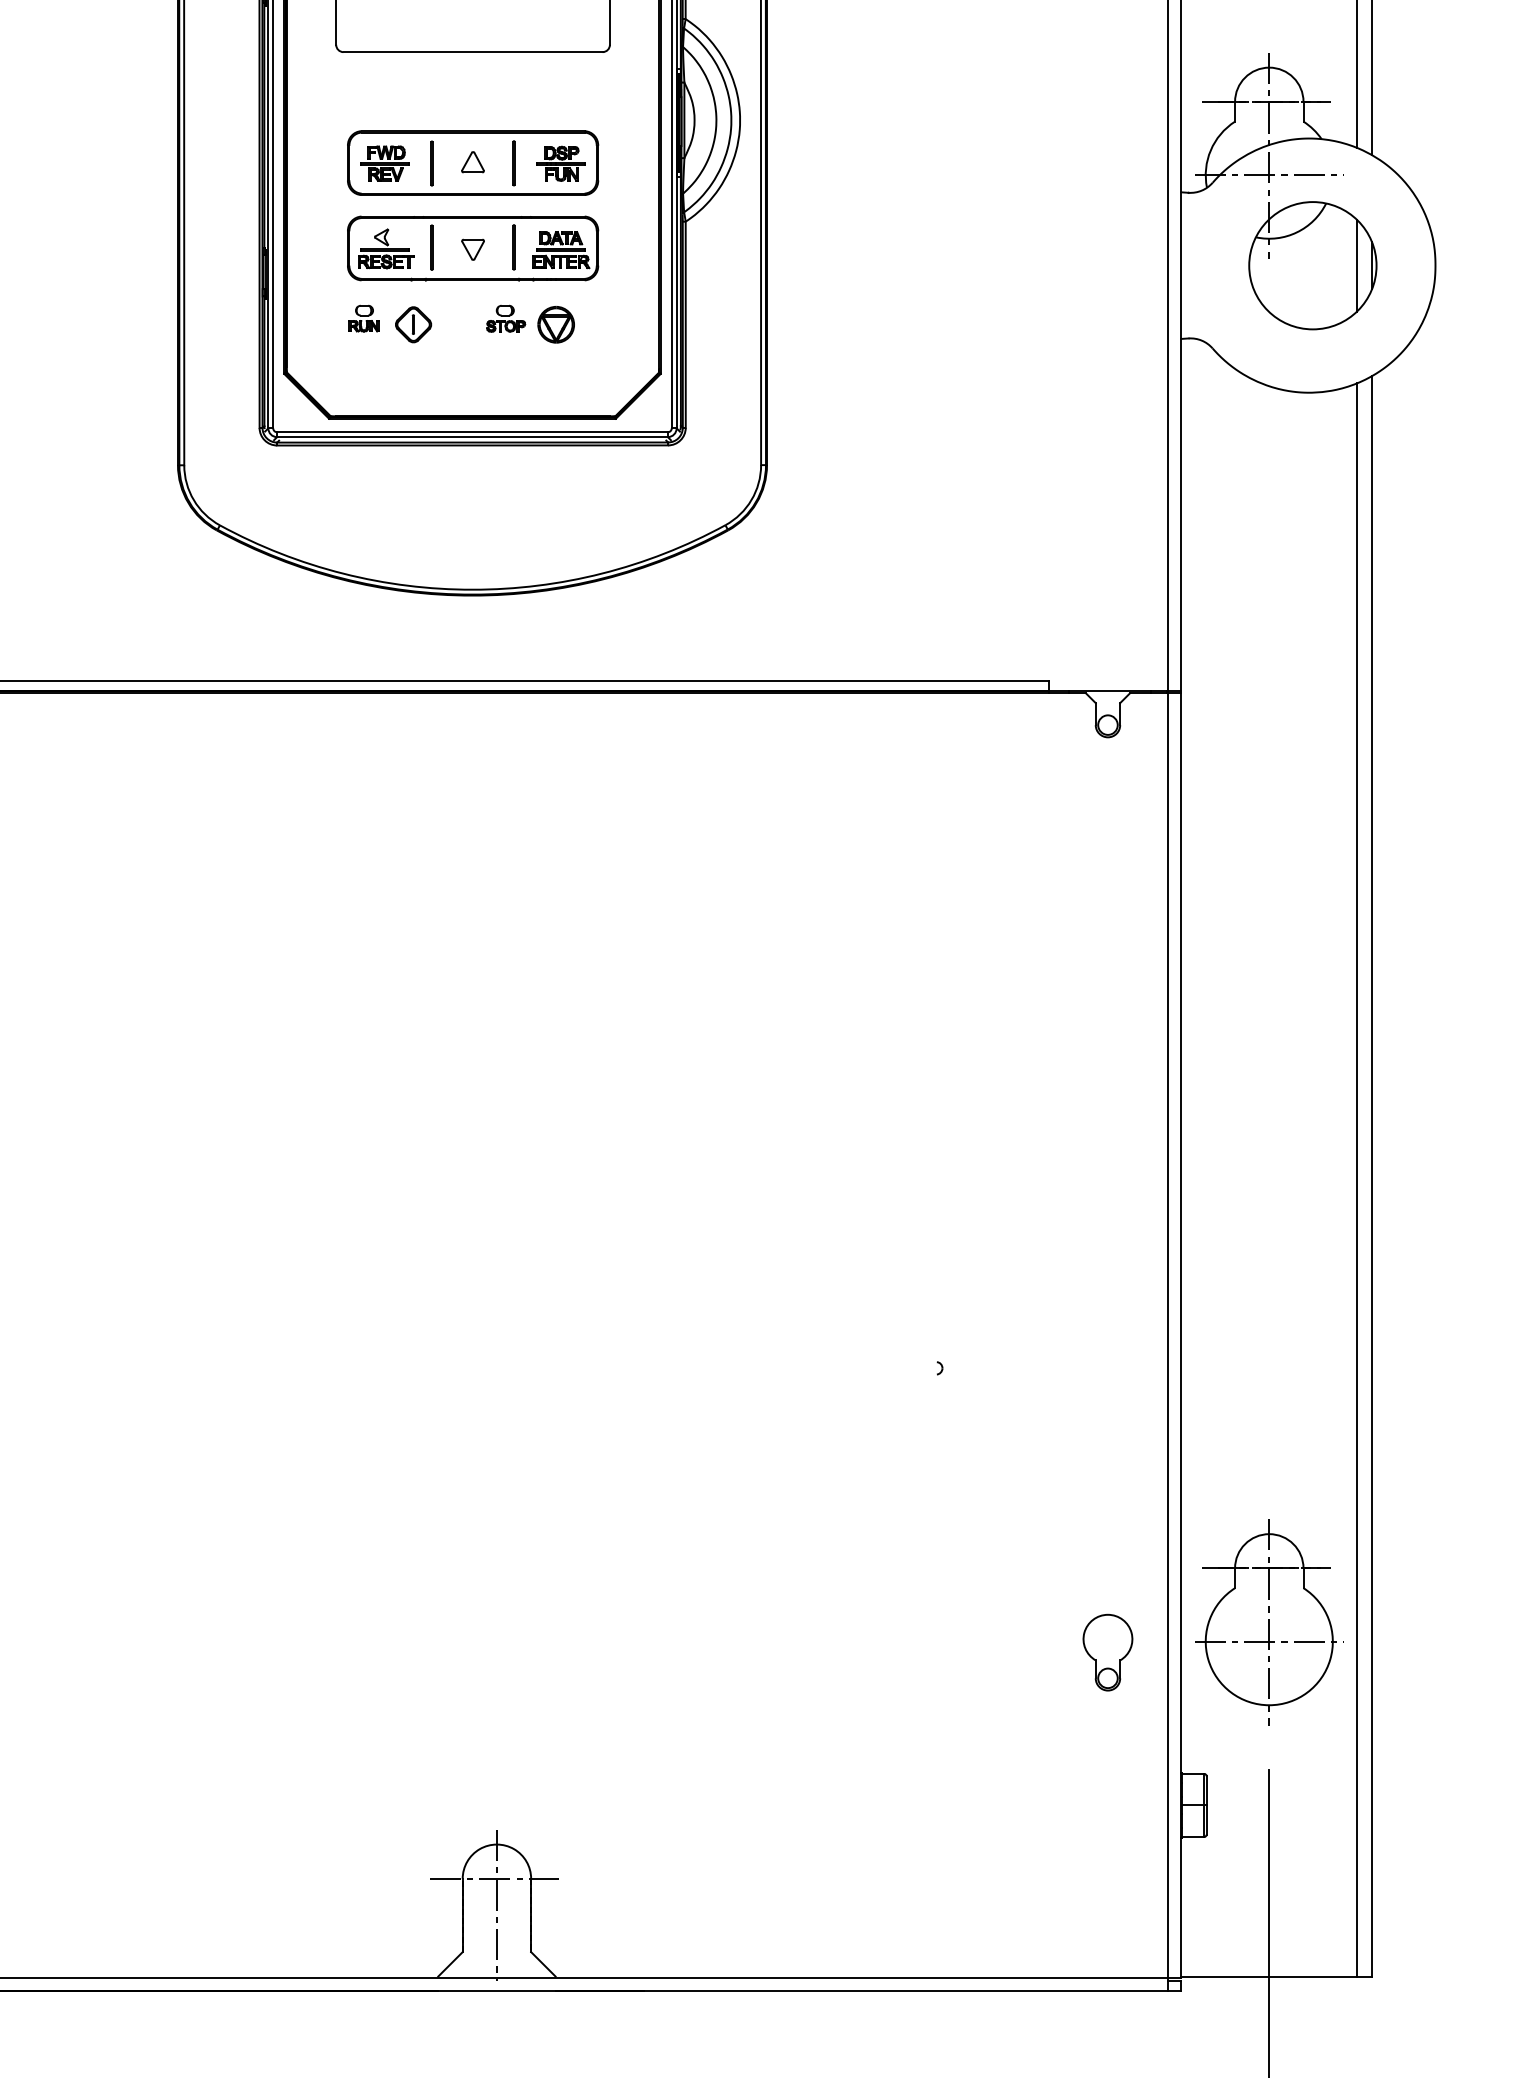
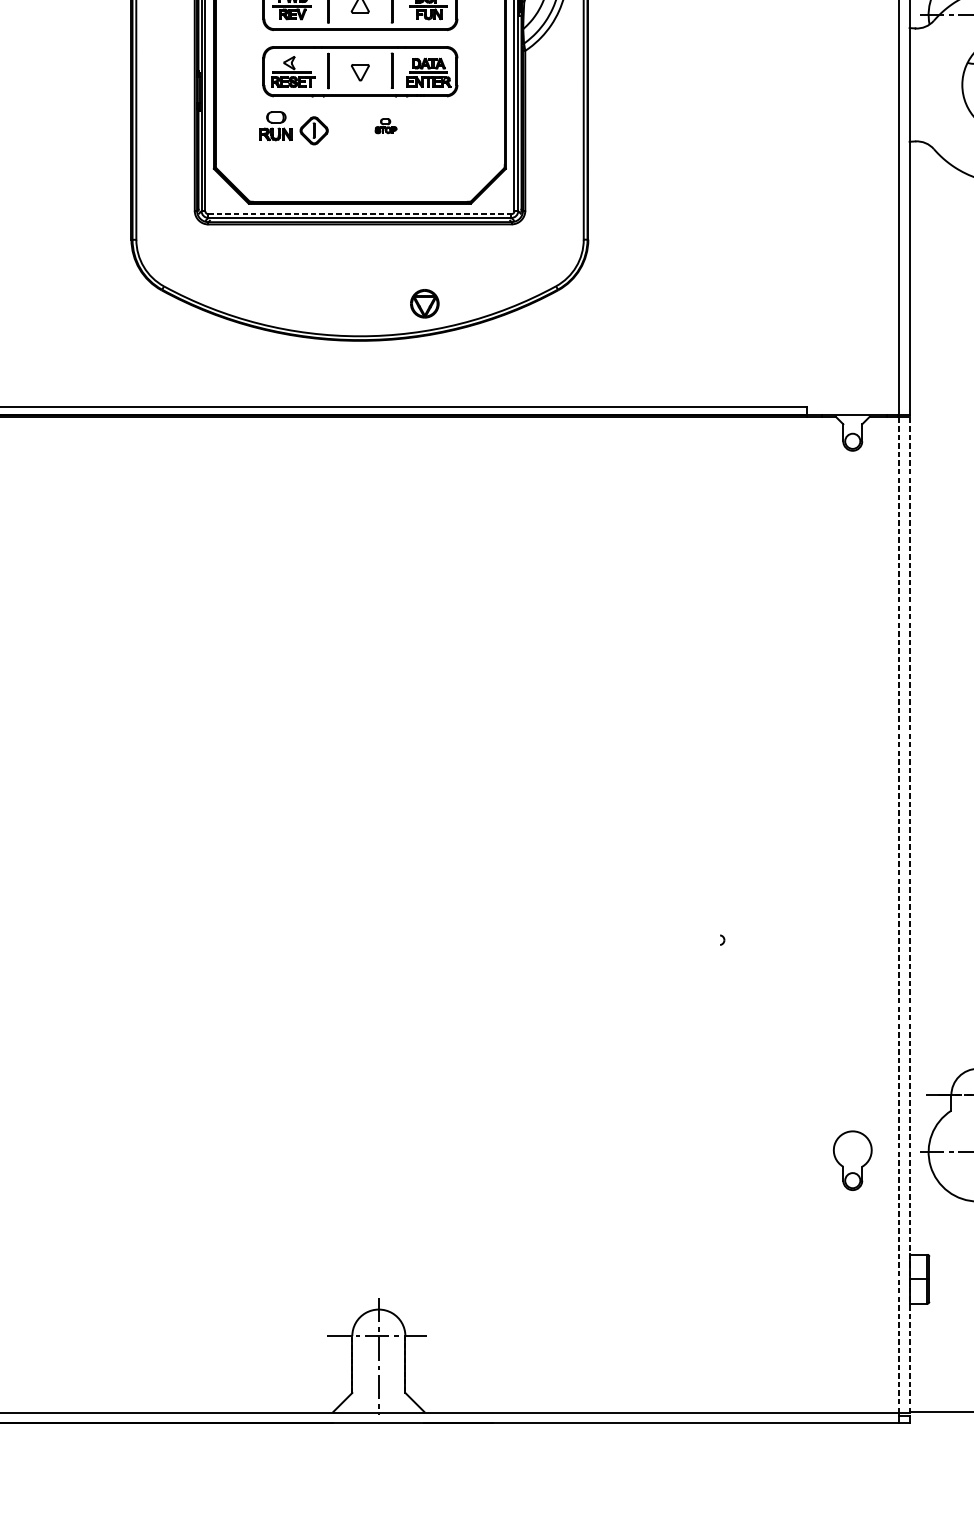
part: (363, 318) -> (275, 125), size x1.4
part: (506, 318) -> (386, 125), size x0.7
part: (555, 324) -> (424, 303), moved
line: (473, 432) -> (360, 214), solid -> dashed
line: (1167, 1335) -> (898, 914), solid -> dashed
line: (1181, 1335) -> (909, 914), solid -> dashed

